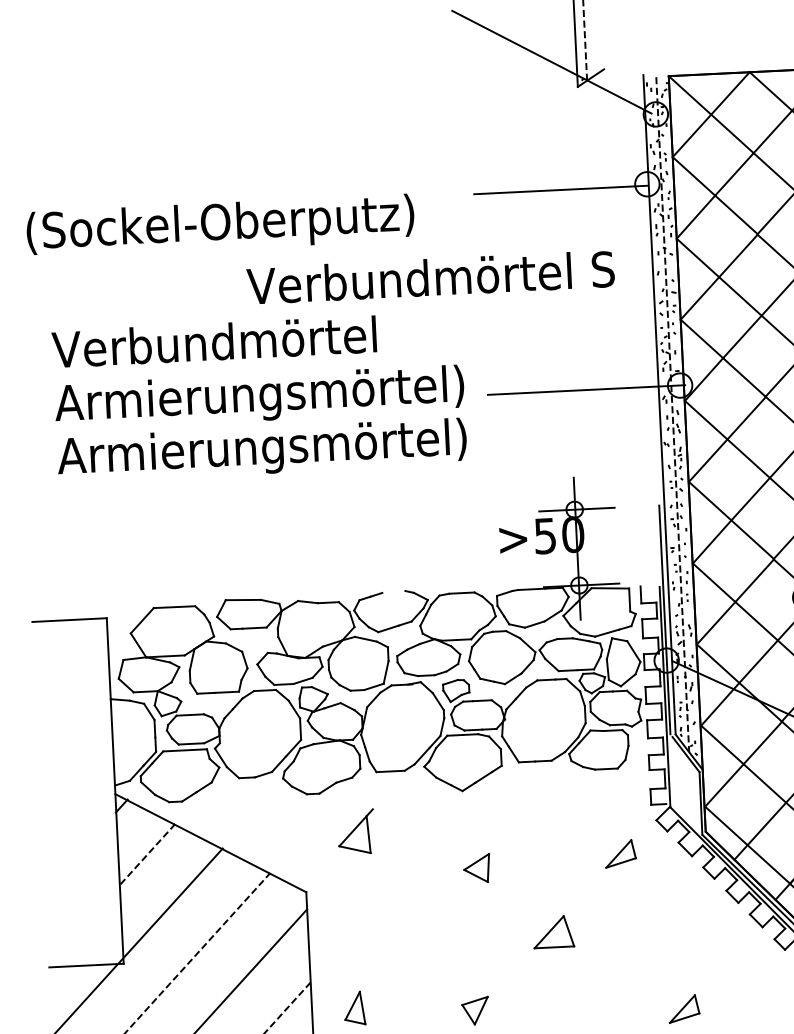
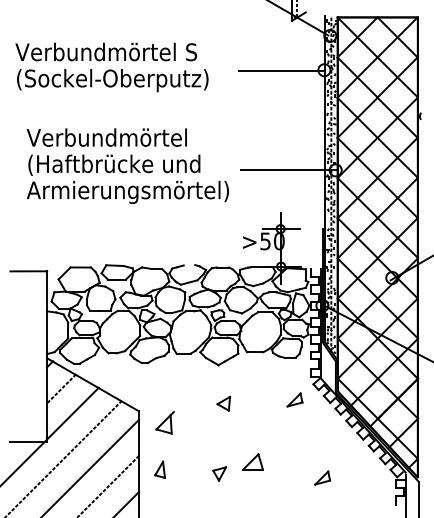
text: (429, 276) -> (105, 51), moved
text: (258, 396) -> (127, 165), Armierungsmörtel) -> (Haftbrücke und
part: (354, 831) -> (164, 422), moved
part: (552, 931) -> (252, 461), moved

